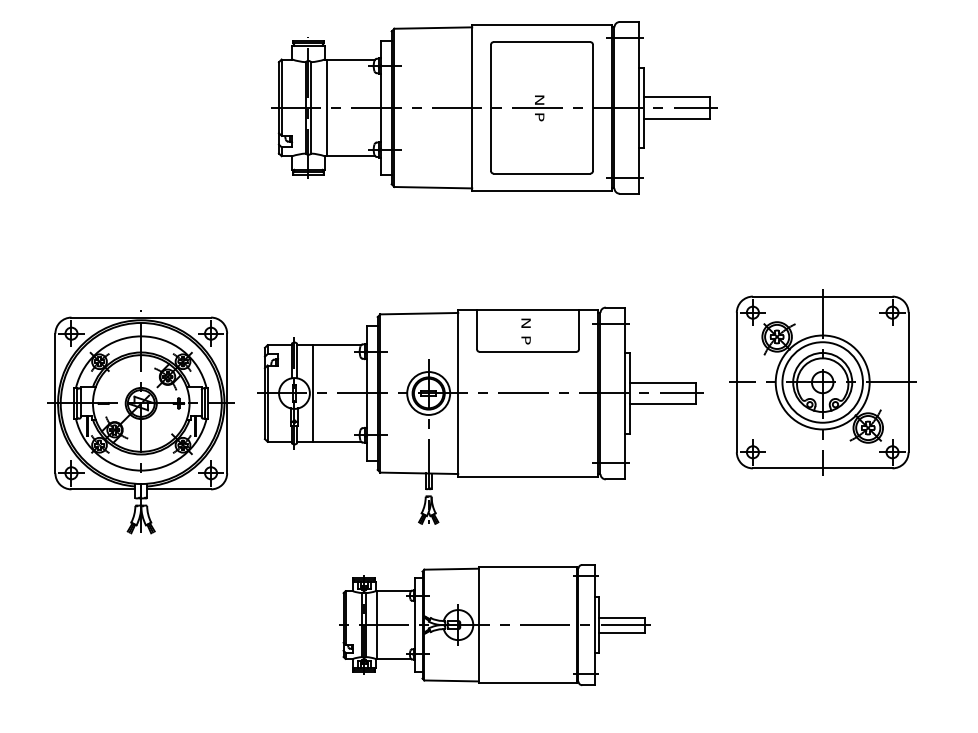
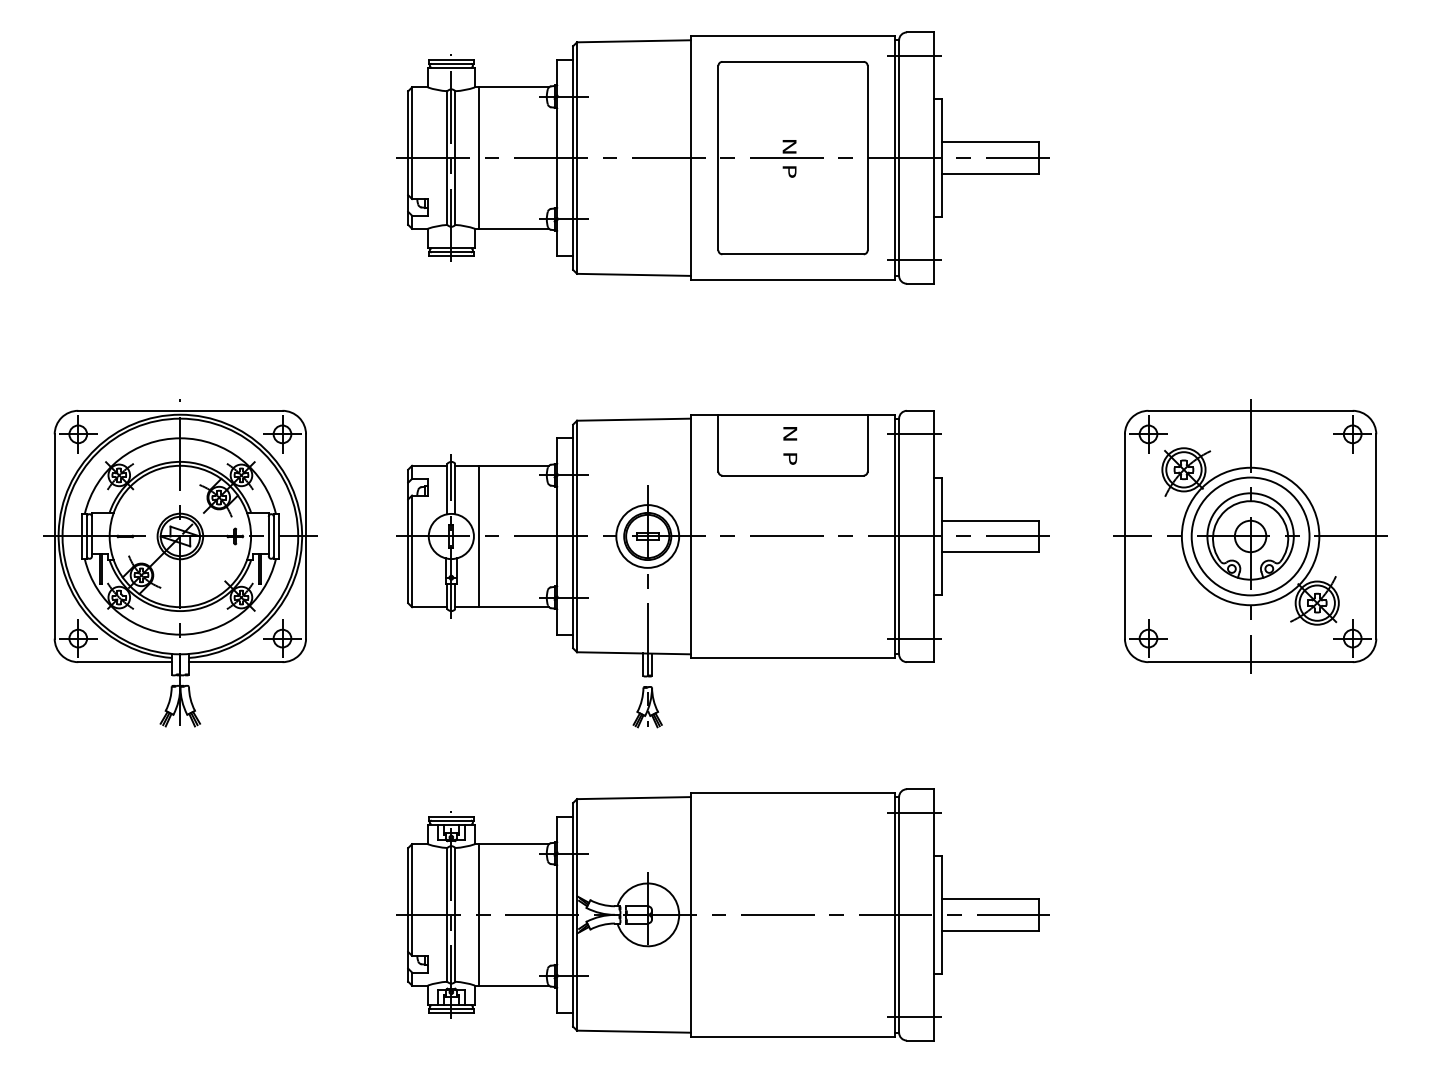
part: (822, 382) -> (1250, 536), moved
part: (480, 415) -> (723, 568), moved
part: (140, 422) -> (179, 564), moved
part: (494, 624) -> (723, 914), size x1.43

